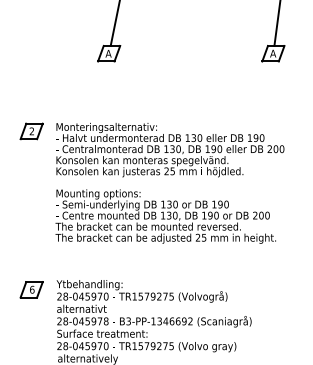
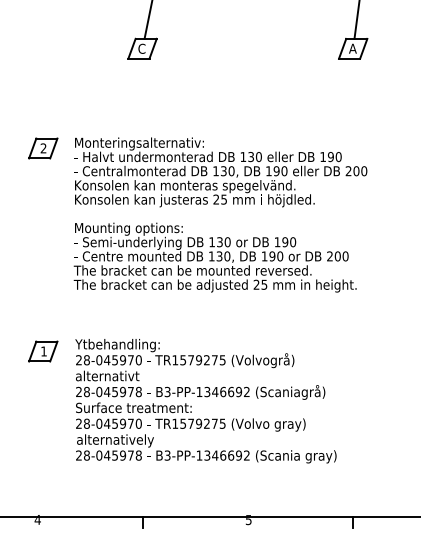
text: (108, 53) -> (141, 48), A -> C
text: (32, 289) -> (44, 351), 6 -> 1

